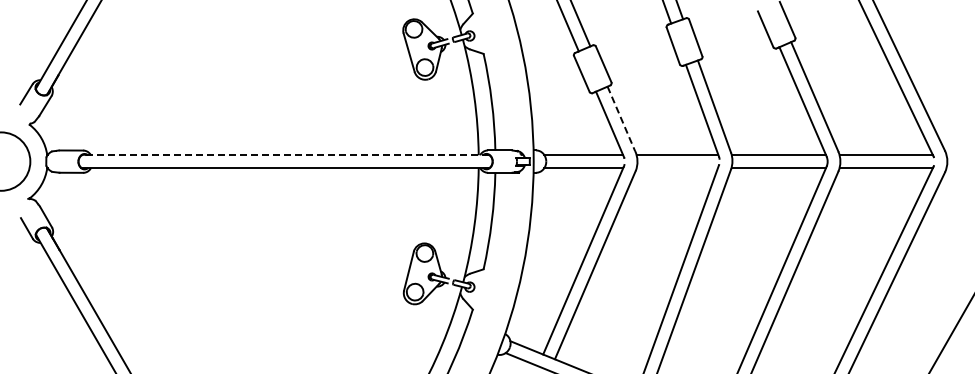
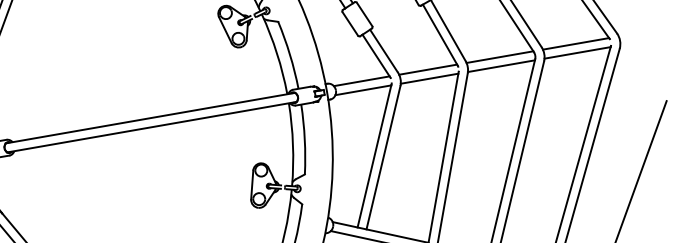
line: (621, 119) -> (384, 51), dashed -> solid
line: (284, 155) -> (149, 118), dashed -> solid
line: (677, 167) -> (429, 78), added

